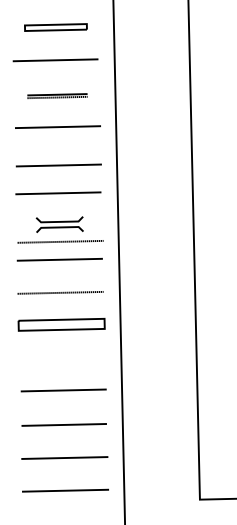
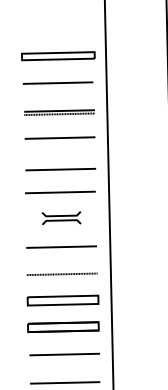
part: (55, 27) -> (57, 56), size x1.43
part: (57, 95) -> (59, 112), size x1.43
line: (60, 241) -> (62, 232), removed
part: (62, 357) -> (63, 327), added

